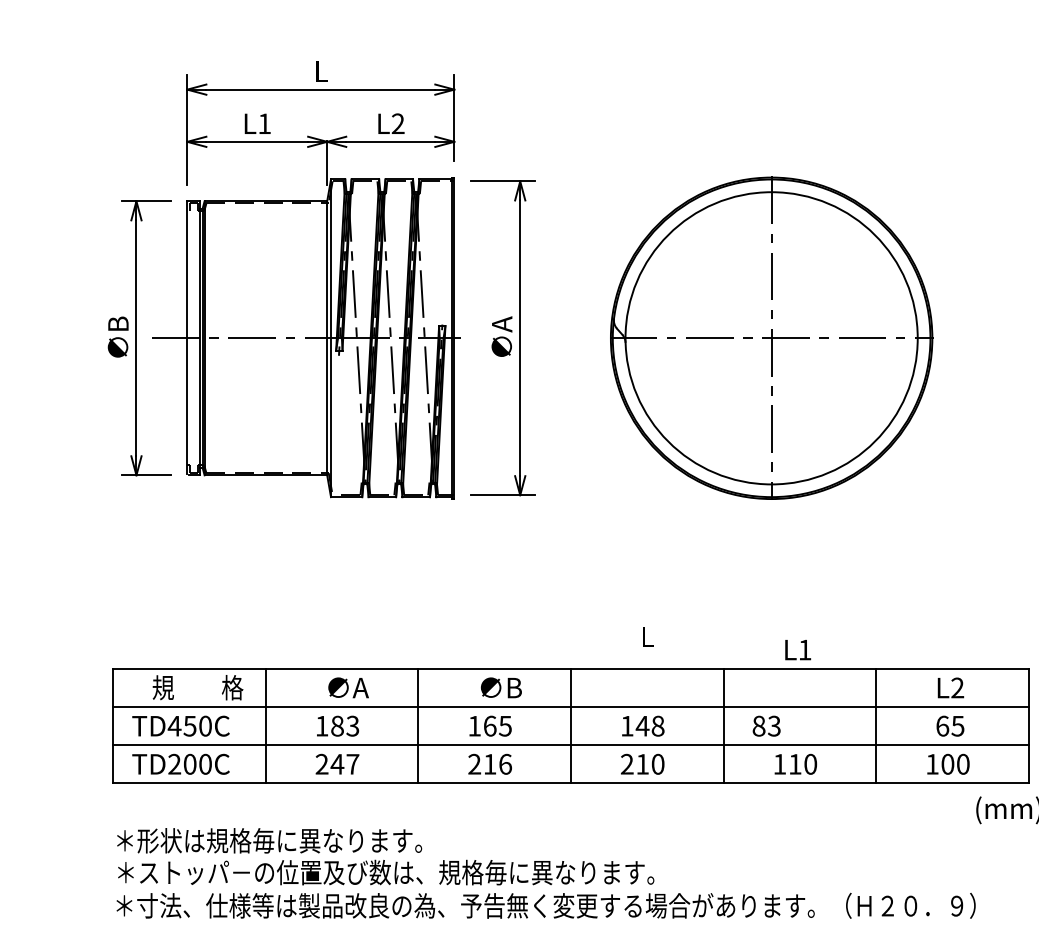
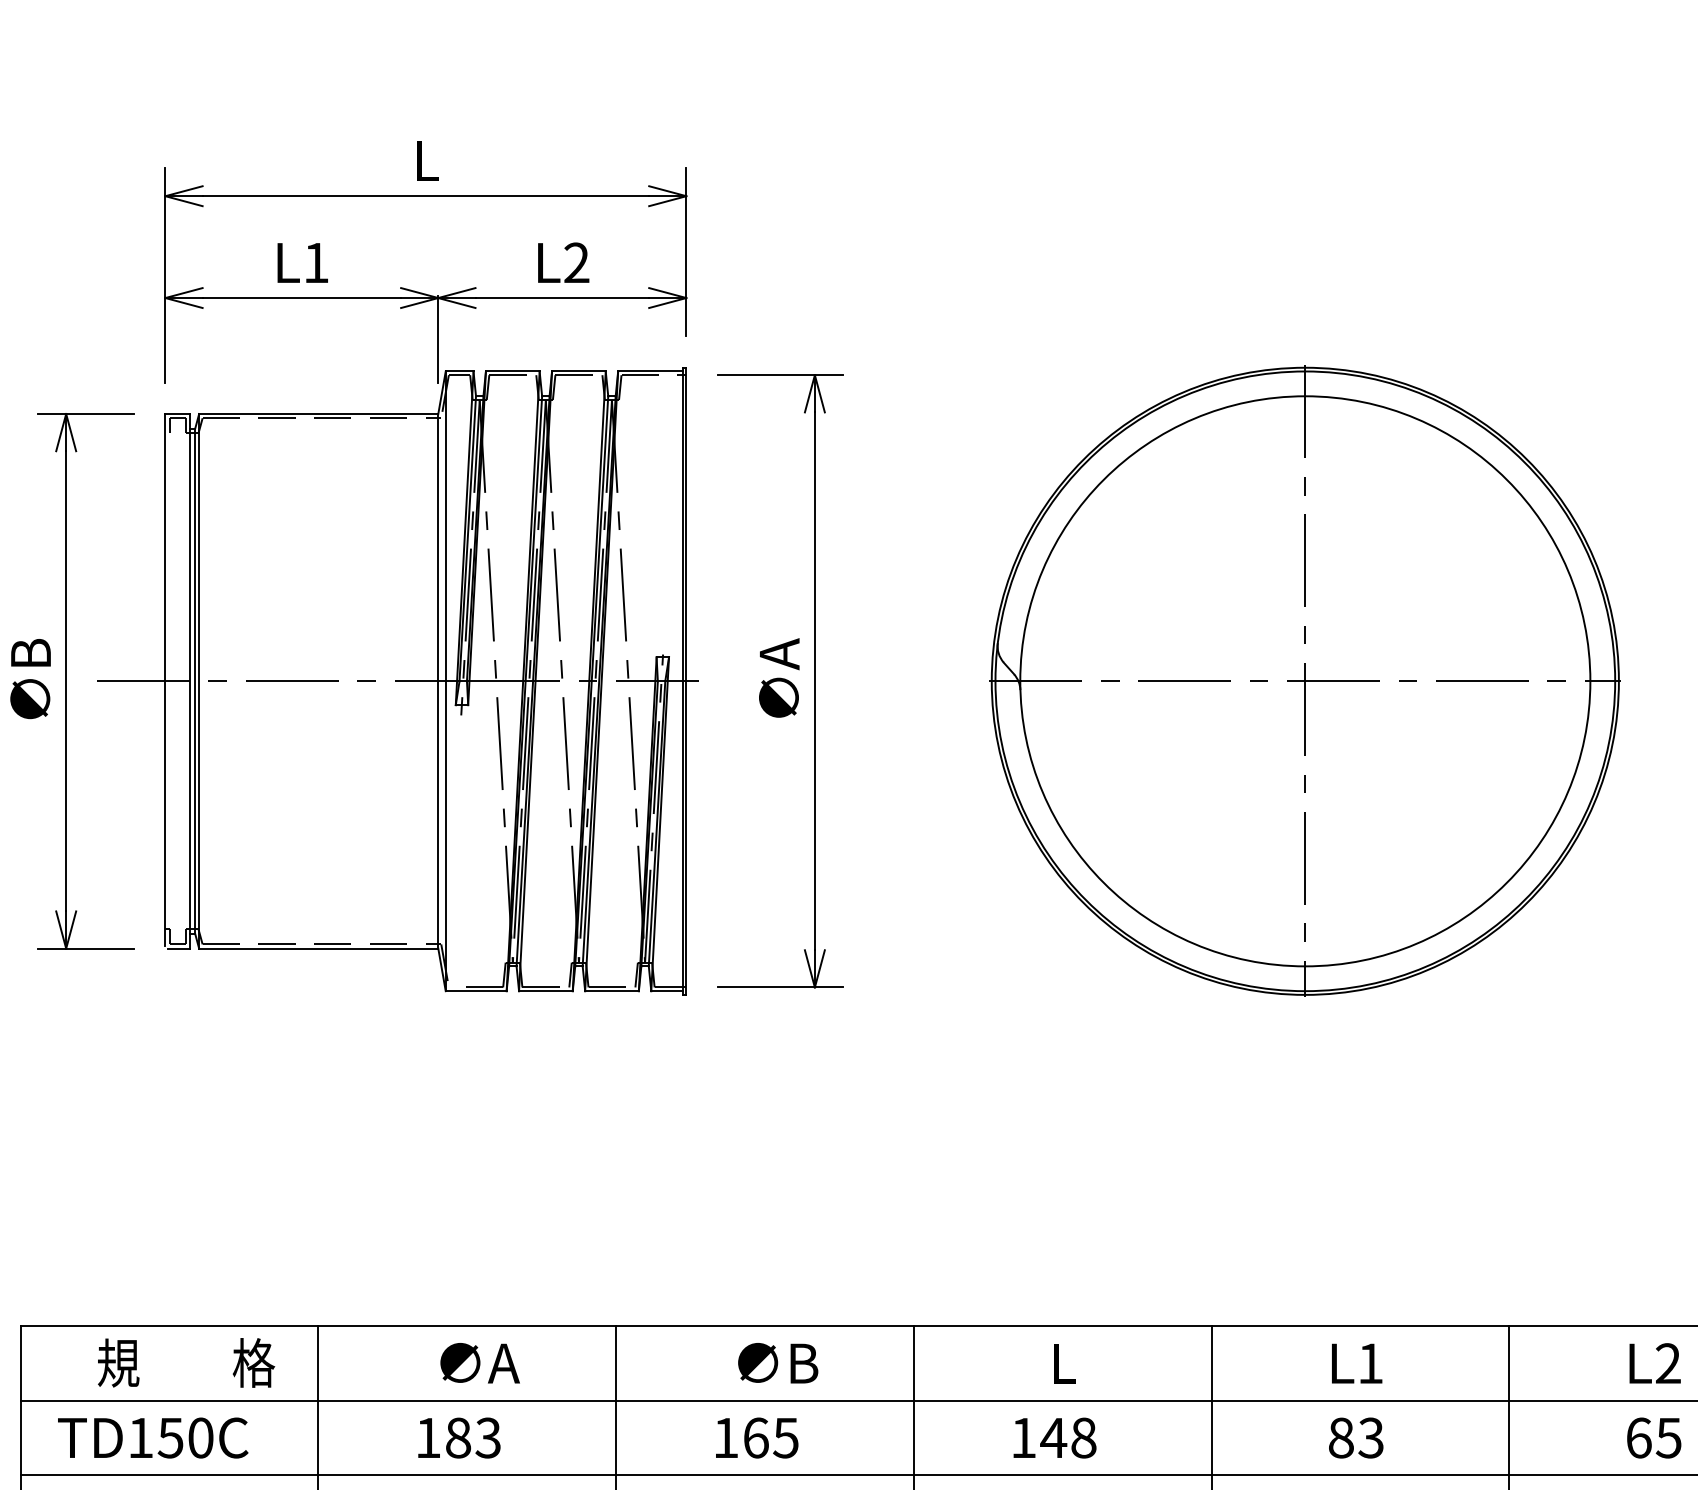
text: (648, 636) -> (1065, 1362), moved
text: (798, 650) -> (1357, 1364), moved
text: (766, 725) -> (1355, 1436), moved
text: (174, 726) -> (140, 1438), TD450C -> TD150C

